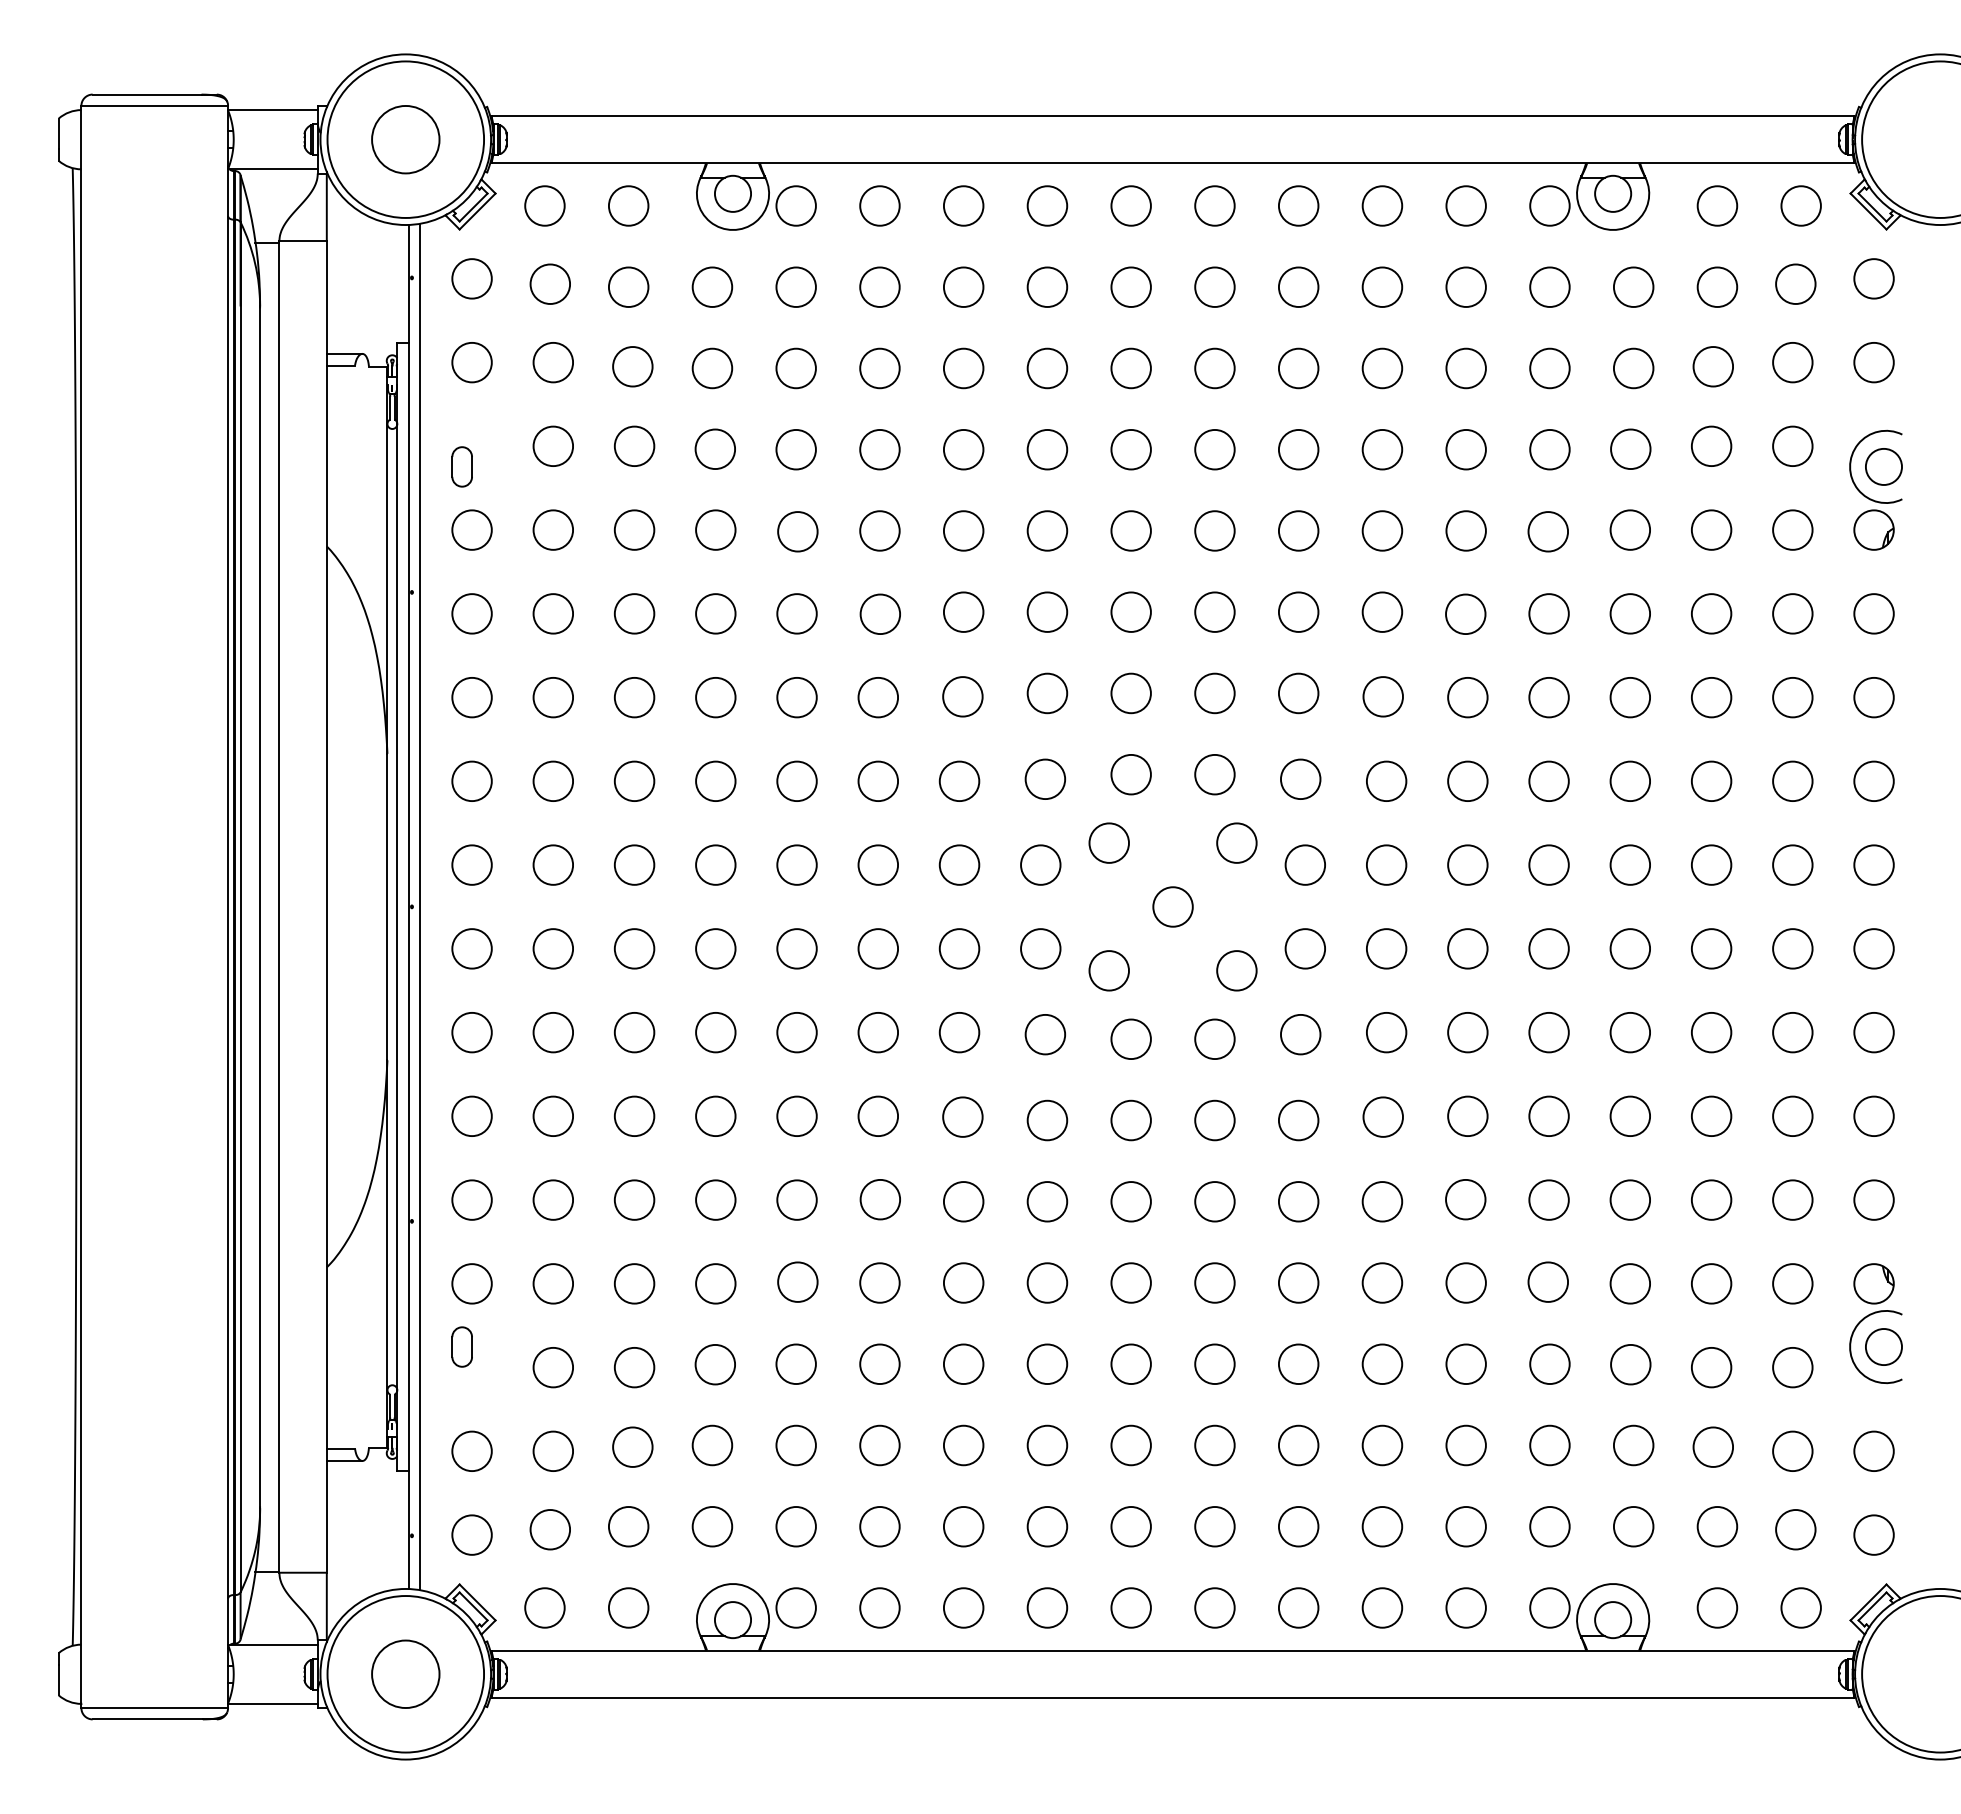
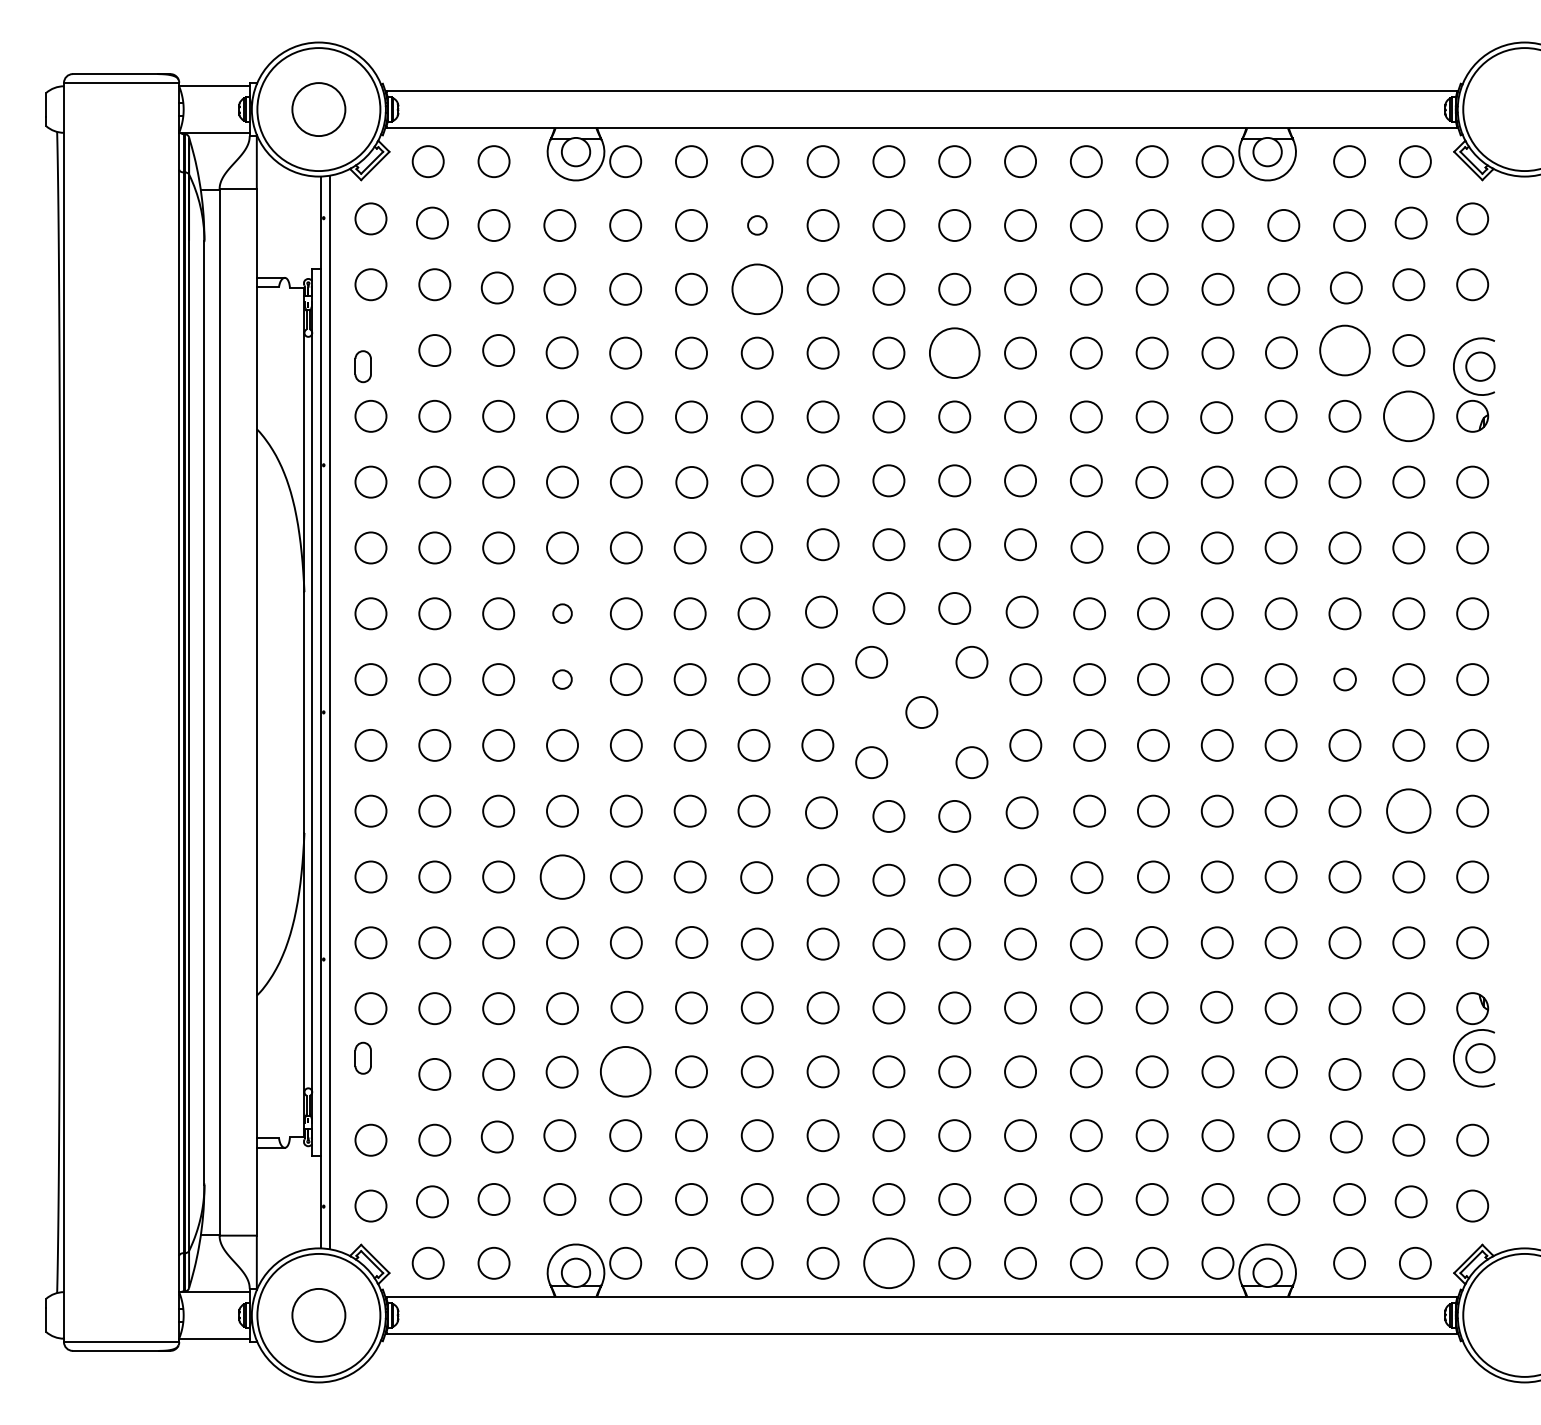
circle: (963, 286) -> (757, 224), size x0.6
circle: (963, 368) -> (757, 289), size x1.6
circle: (1711, 446) -> (1344, 350), size x1.6
circle: (1214, 449) -> (954, 352), size x1.6
circle: (1792, 529) -> (1408, 415), size x1.6
circle: (715, 780) -> (562, 613), size x0.6
circle: (715, 864) -> (562, 679), size x0.6
circle: (1711, 864) -> (1344, 679), size x0.7
circle: (1792, 1032) -> (1408, 811), size x1.4
circle: (715, 1115) -> (562, 876), size x1.4
circle: (795, 1364) -> (625, 1072), size x1.6
circle: (1130, 1607) -> (888, 1262), size x1.6

